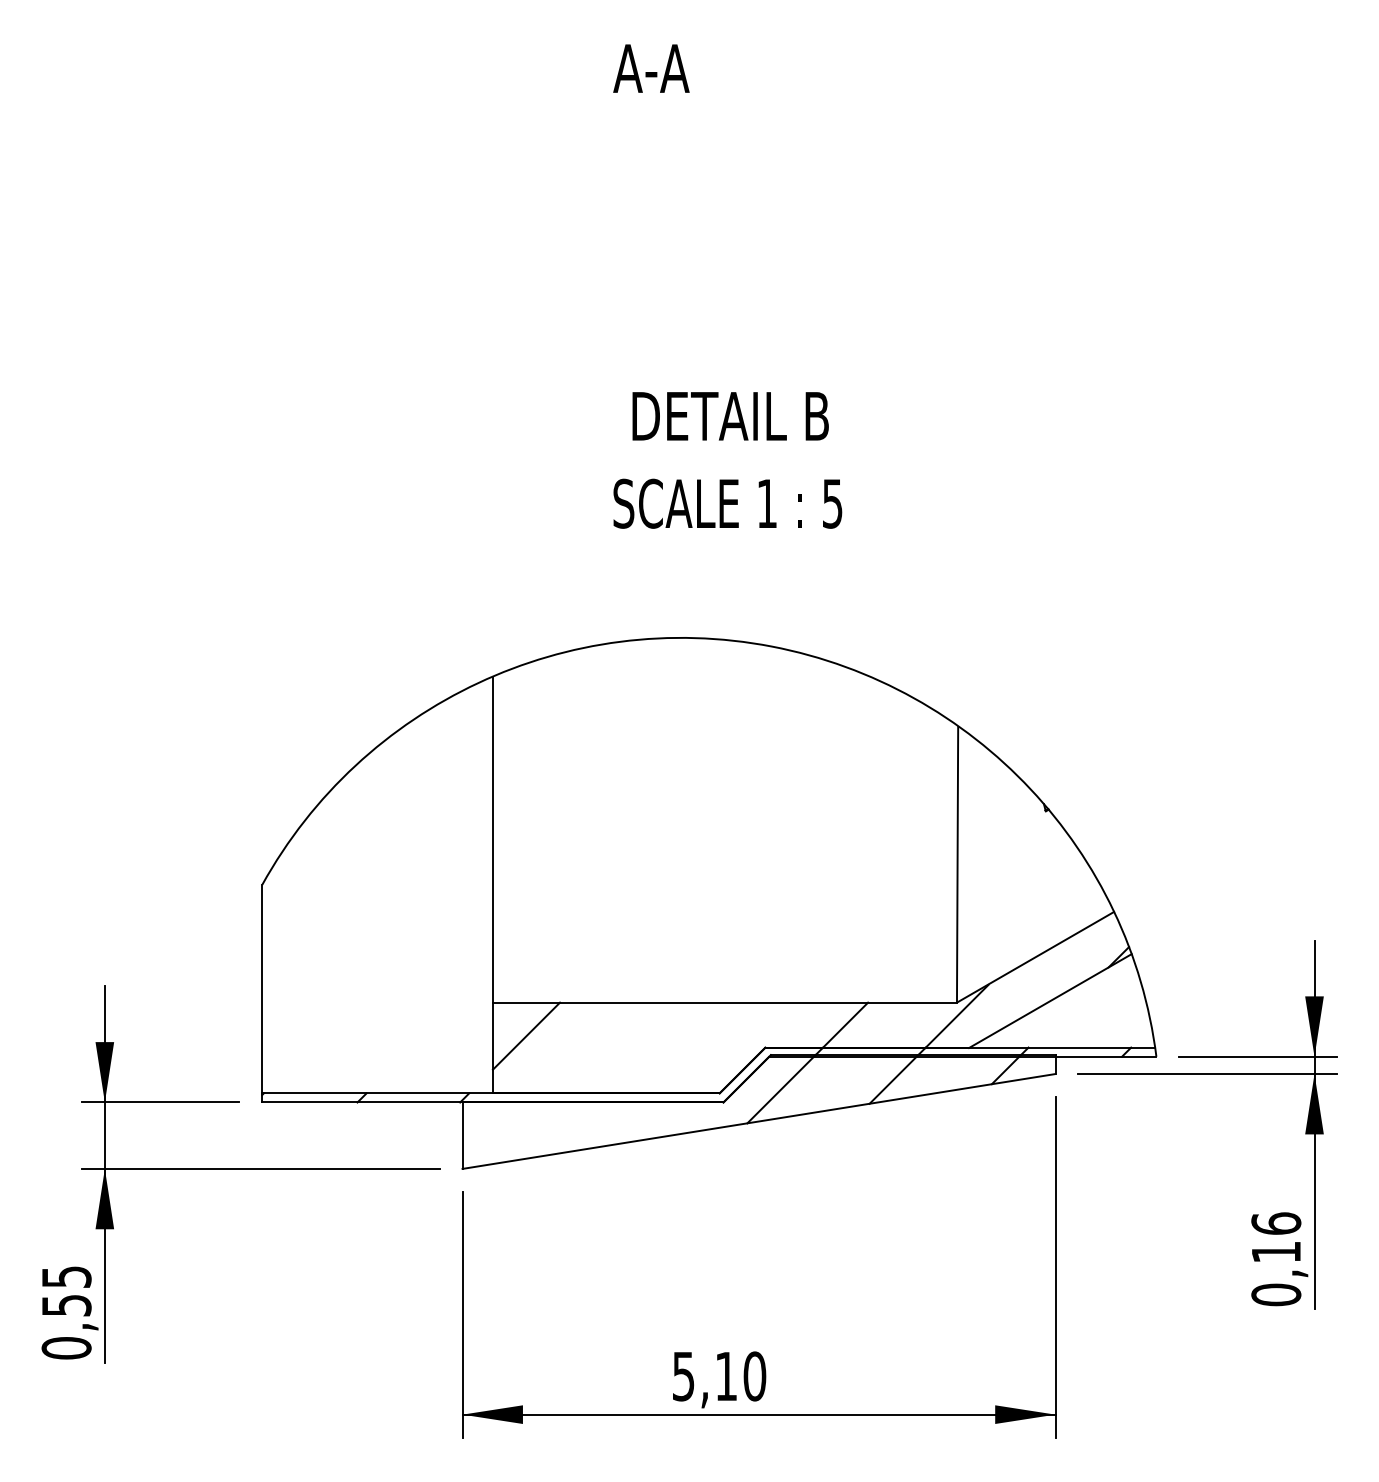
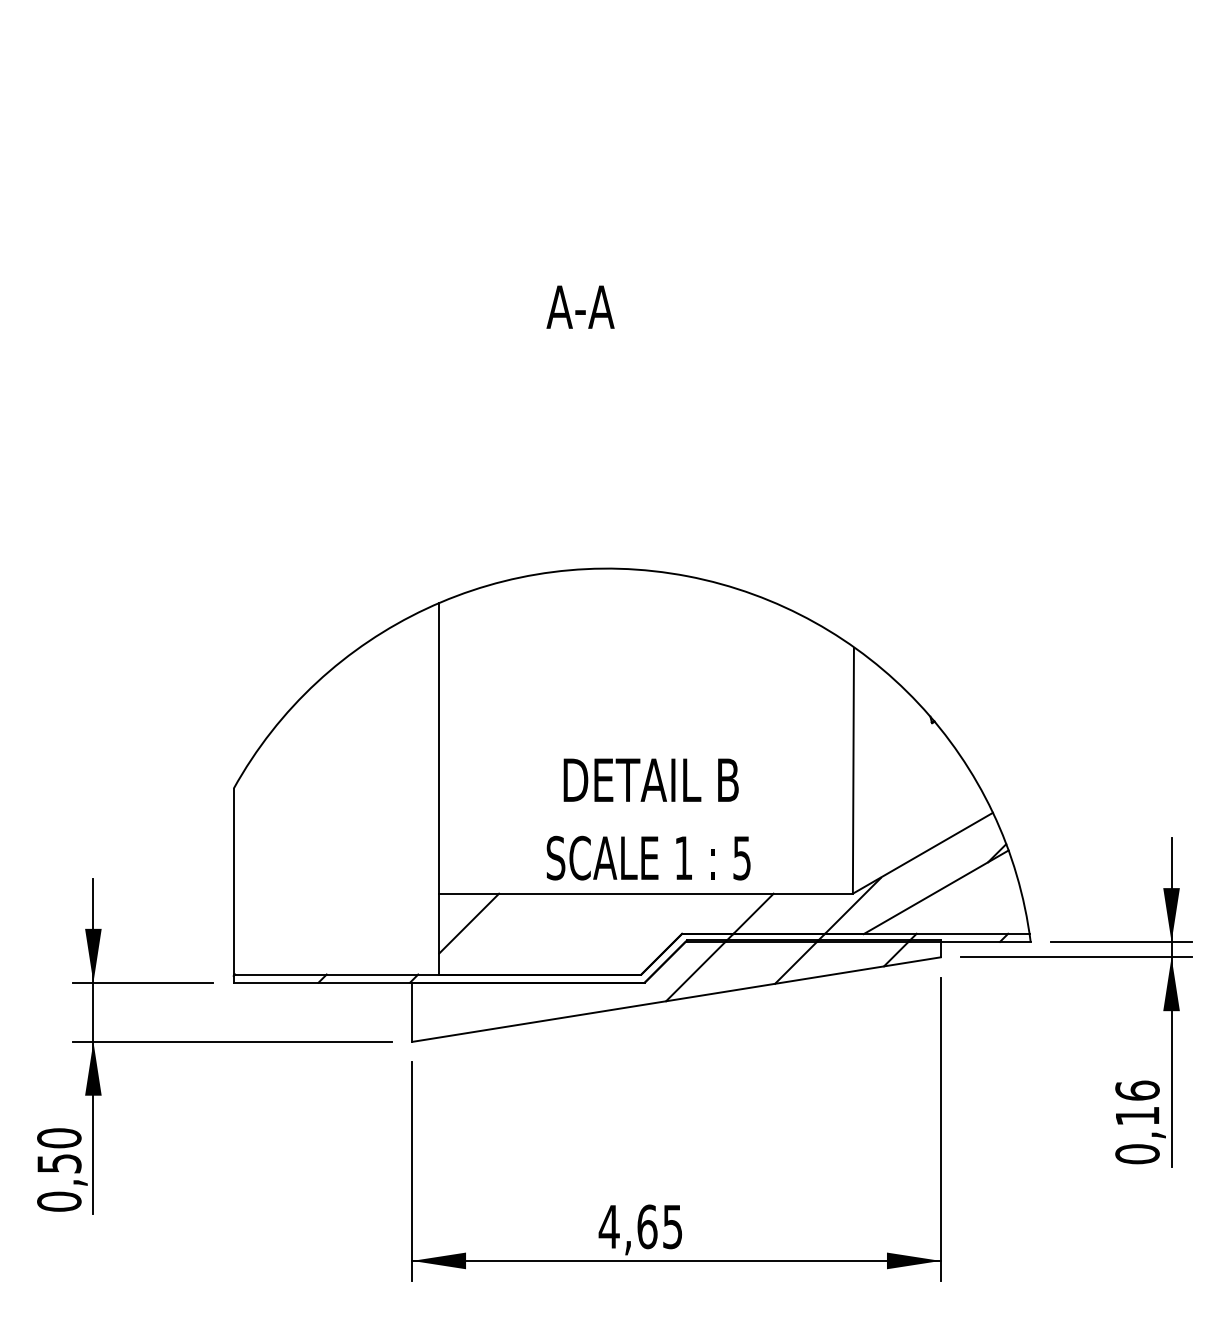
text: (651, 68) -> (580, 307), moved
text: (727, 460) -> (648, 819), moved
text: (66, 1276) -> (59, 1137), 0,55 -> 0,50
text: (718, 1376) -> (640, 1226), 5,10 -> 4,65

